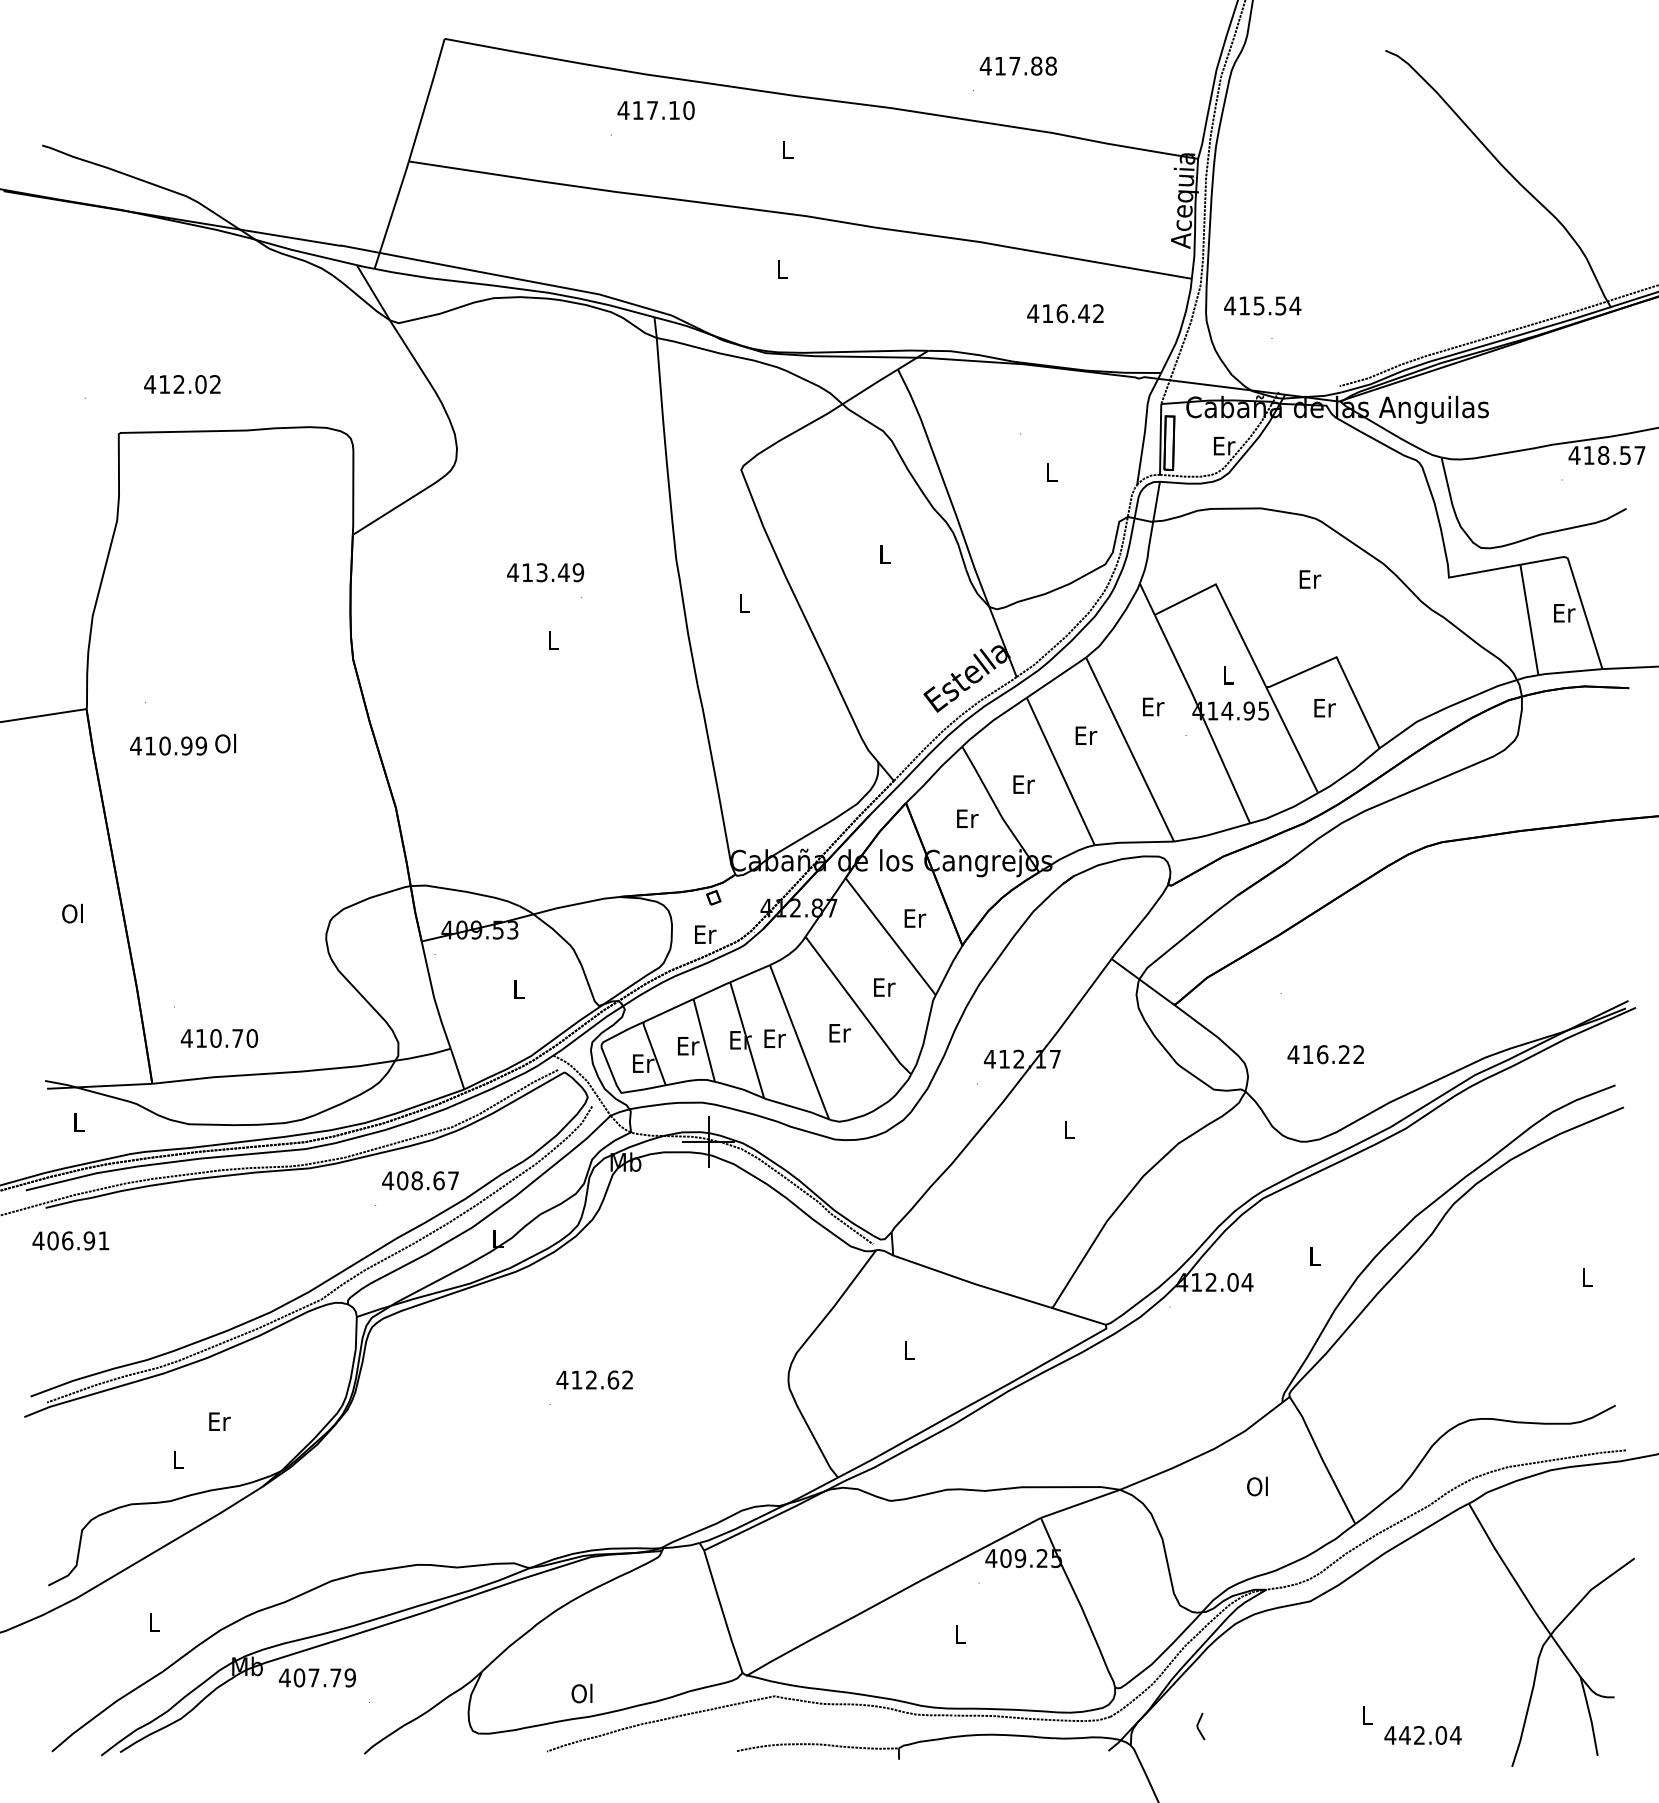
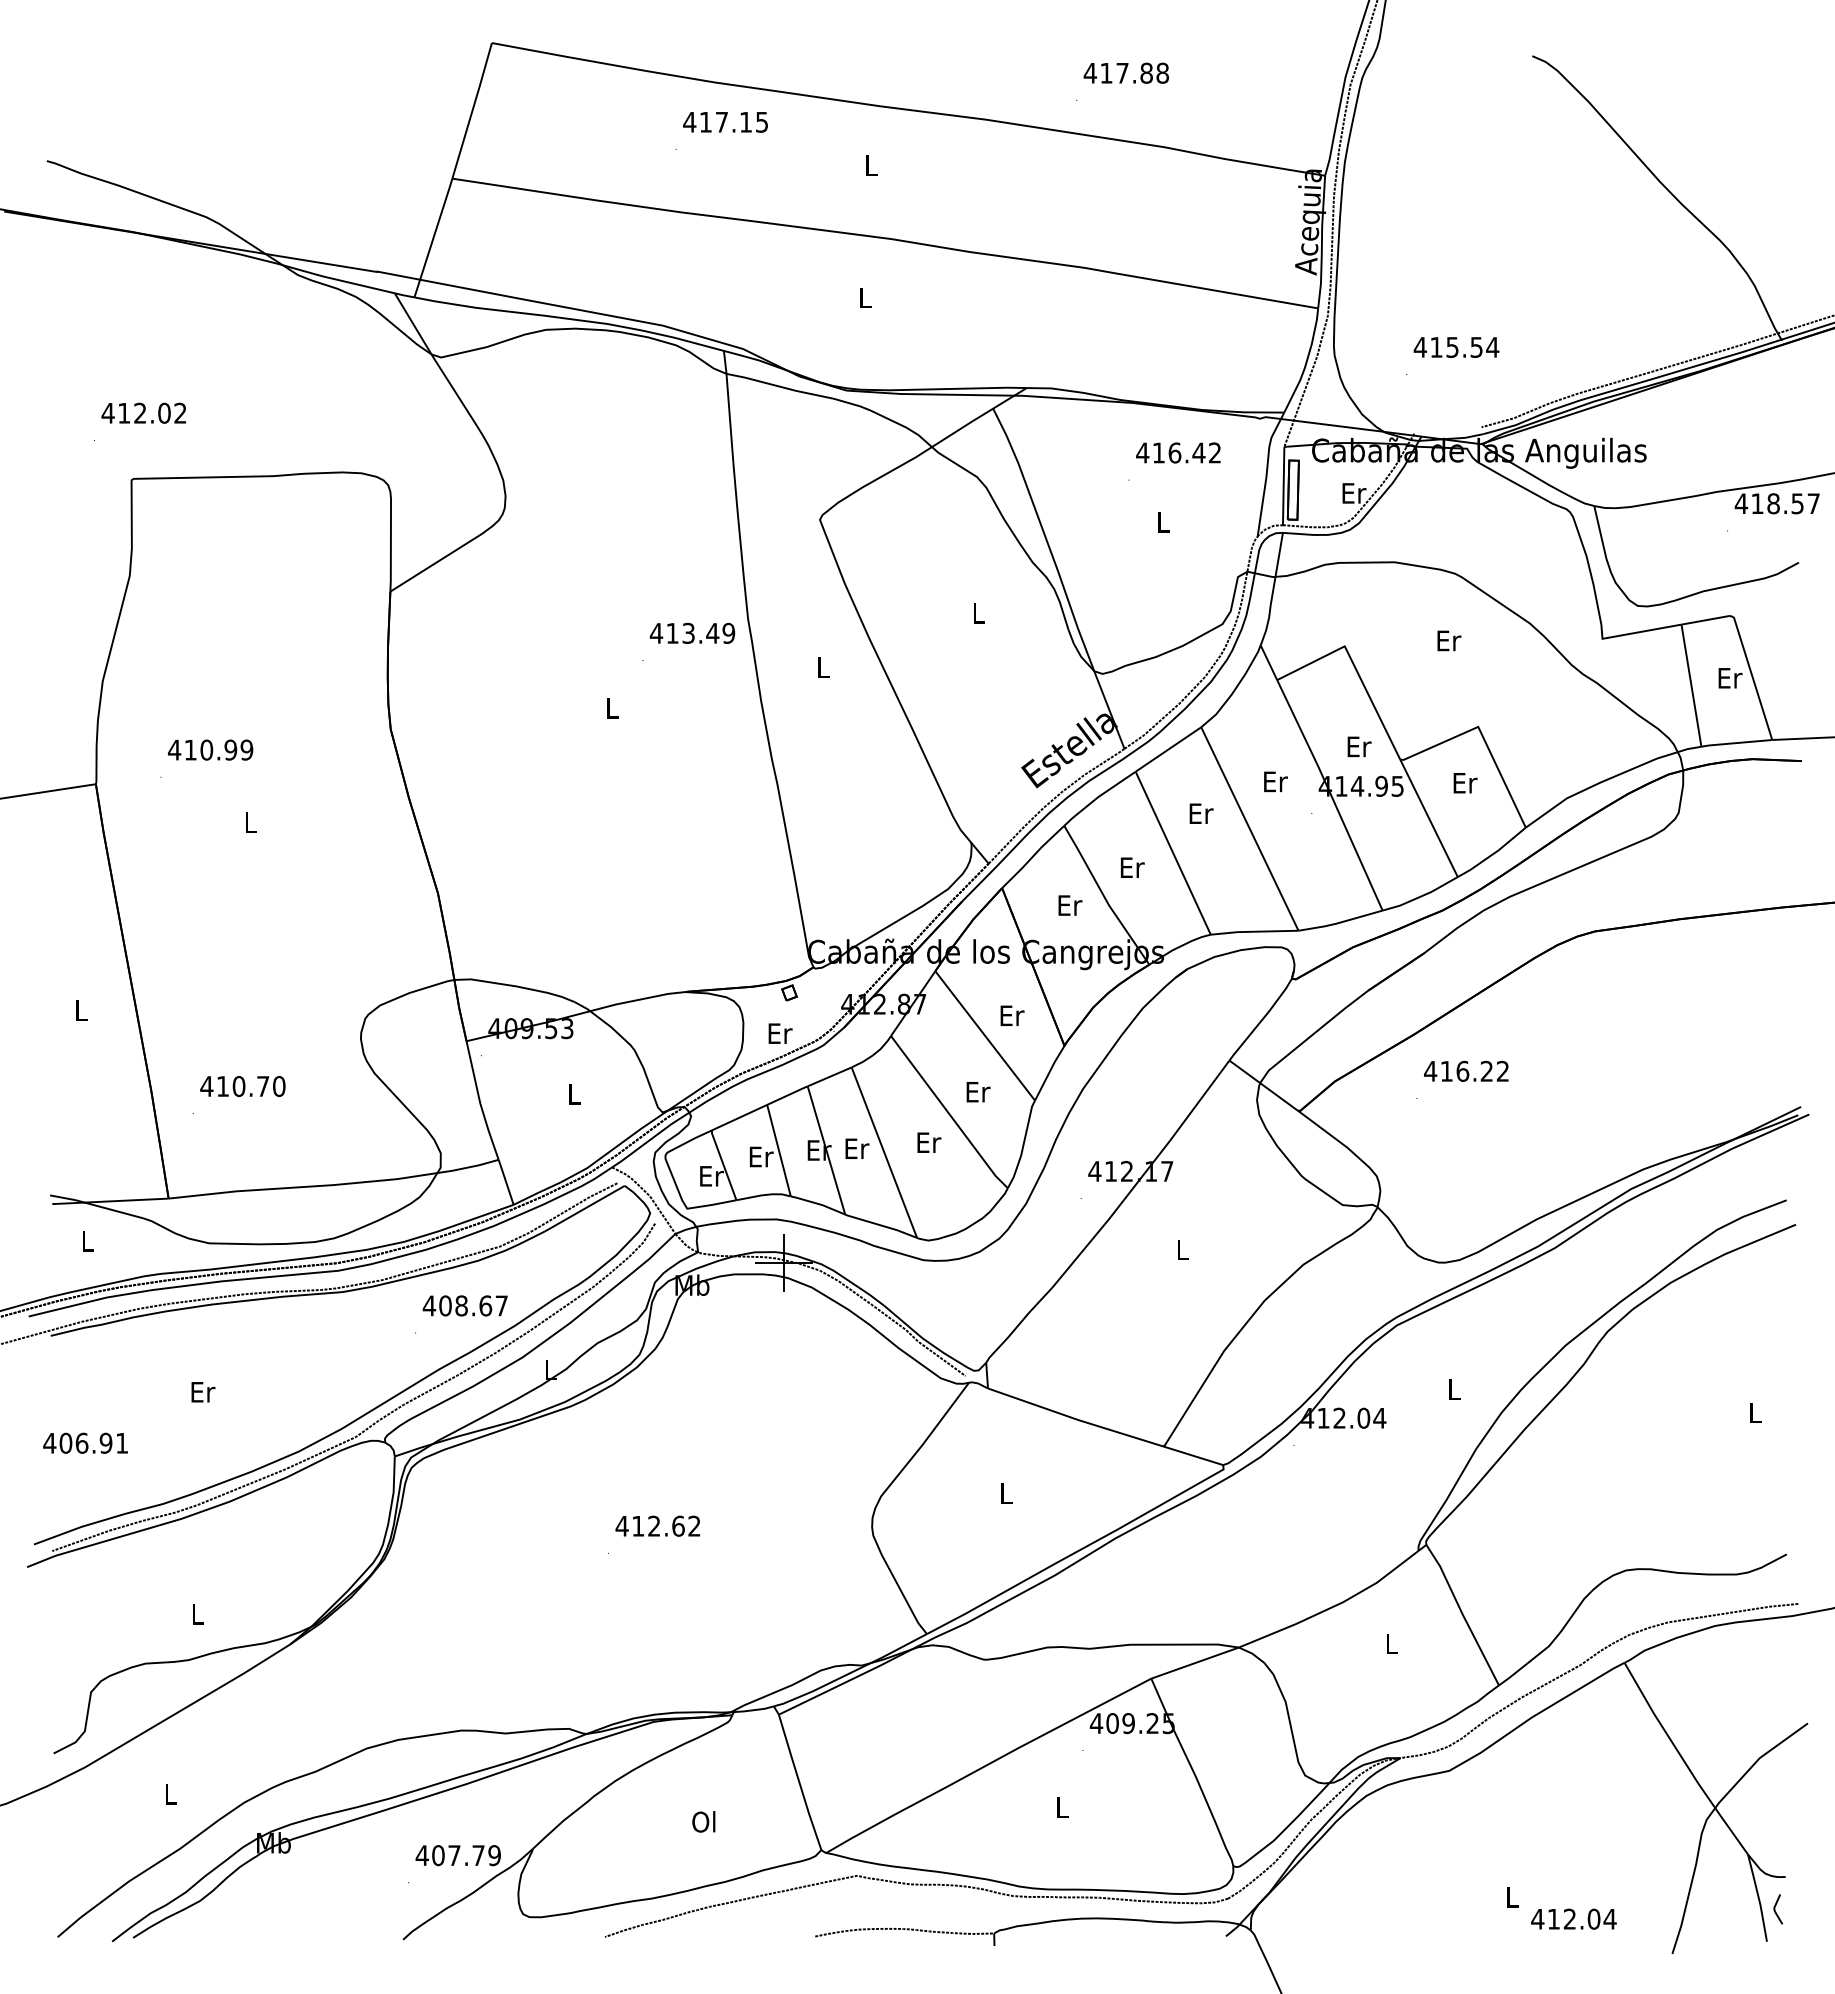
text: (688, 109) -> (761, 121), 417.10 -> 417.15
text: (1262, 306) -> (1456, 347), moved
text: (1065, 313) -> (1178, 452), moved
text: (182, 383) -> (143, 412), moved
text: (545, 571) -> (692, 632), moved
text: (1229, 674) -> (1359, 746), L -> Er
text: (225, 743) -> (249, 822), Ol -> L
text: (168, 745) -> (210, 749), moved
text: (72, 913) -> (80, 1010), Ol -> L
text: (219, 1038) -> (242, 1086), moved
text: (1325, 1053) -> (1466, 1070), moved
text: (70, 1240) -> (85, 1442), moved
text: (220, 1421) -> (203, 1392), moved
text: (1257, 1486) -> (1390, 1643), Ol -> L
text: (316, 1677) -> (457, 1855), moved
text: (581, 1693) -> (703, 1821), moved
line: (1198, 1726) -> (1775, 1909), moved
text: (1404, 1735) -> (1553, 1919), 442.04 -> 412.04

